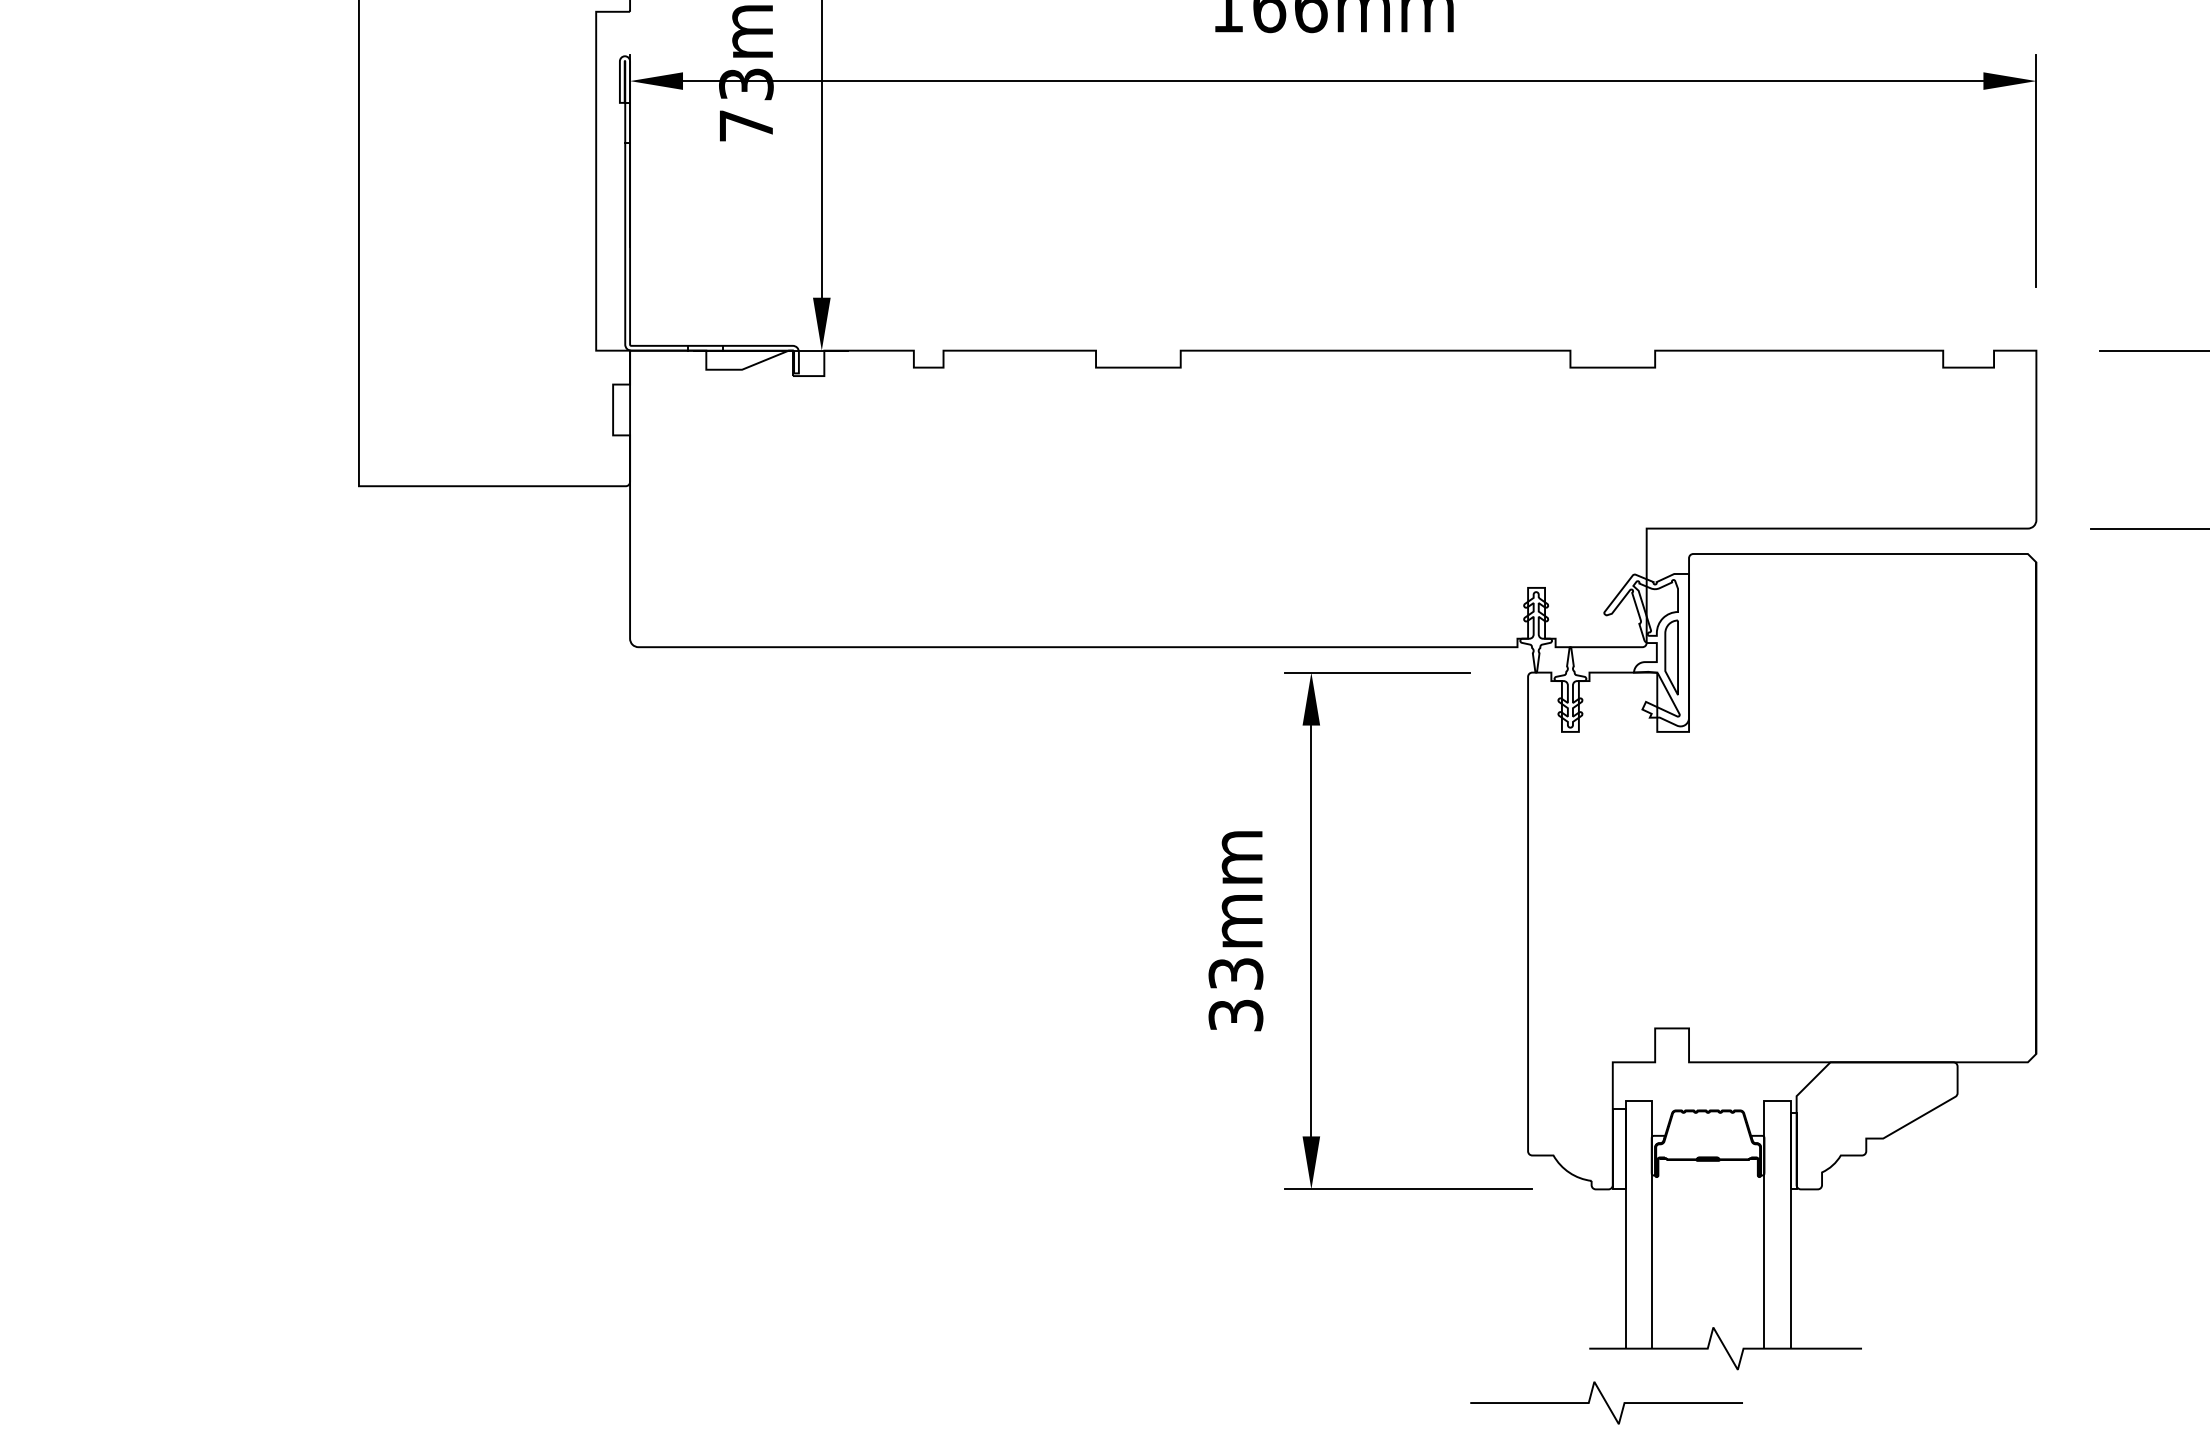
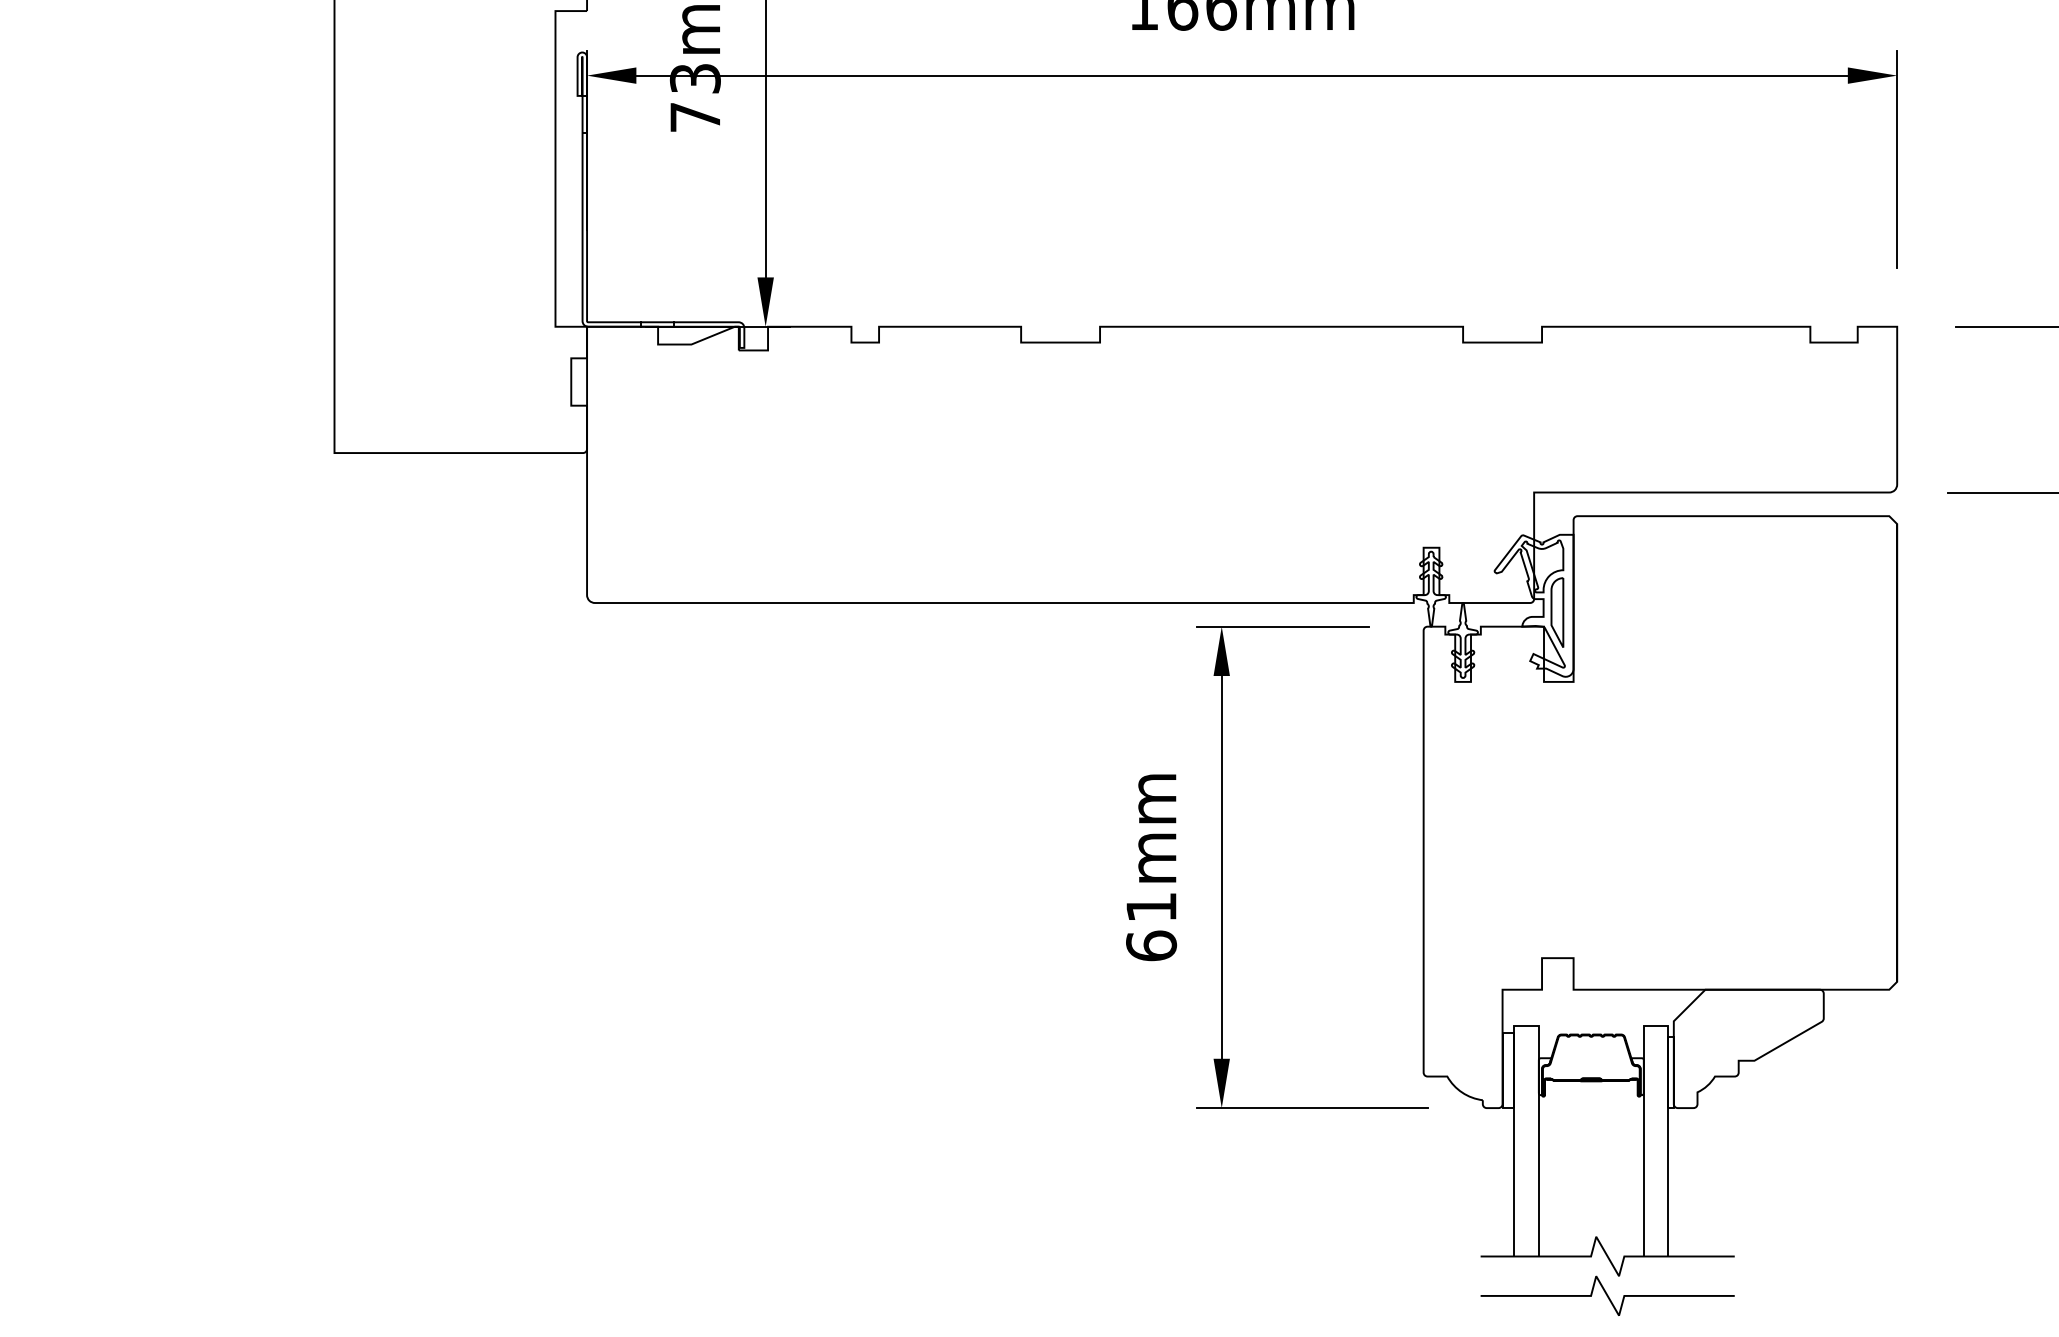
text: (1235, 994) -> (1151, 926), 33mm -> 61mm
curve: (1606, 1402) -> (1607, 1295), moved

